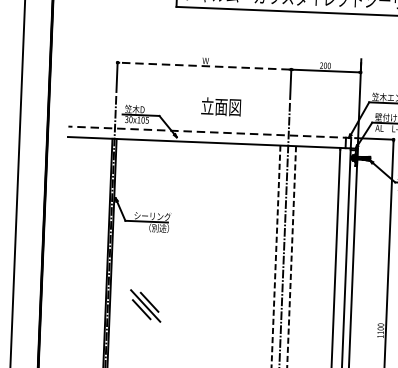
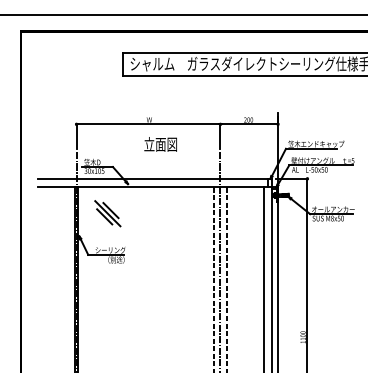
line: (204, 66) -> (148, 124), dashed -> solid
text: (220, 106) -> (160, 144), moved
line: (209, 131) -> (154, 178), dashed -> solid
part: (145, 305) -> (107, 213), moved

